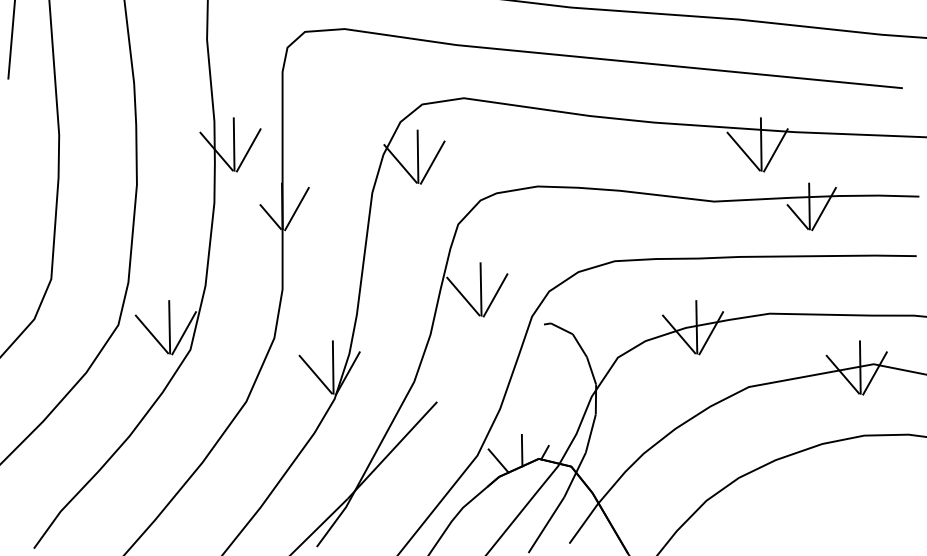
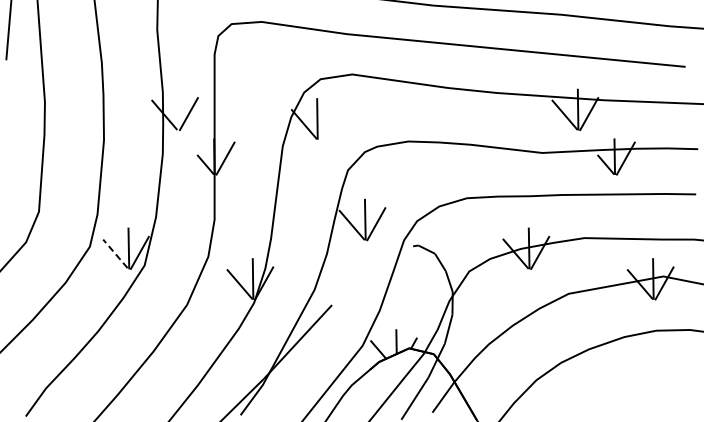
line: (233, 144) -> (177, 109), removed
line: (432, 162) -> (328, 123), removed
line: (152, 333) -> (115, 253), solid -> dashed

